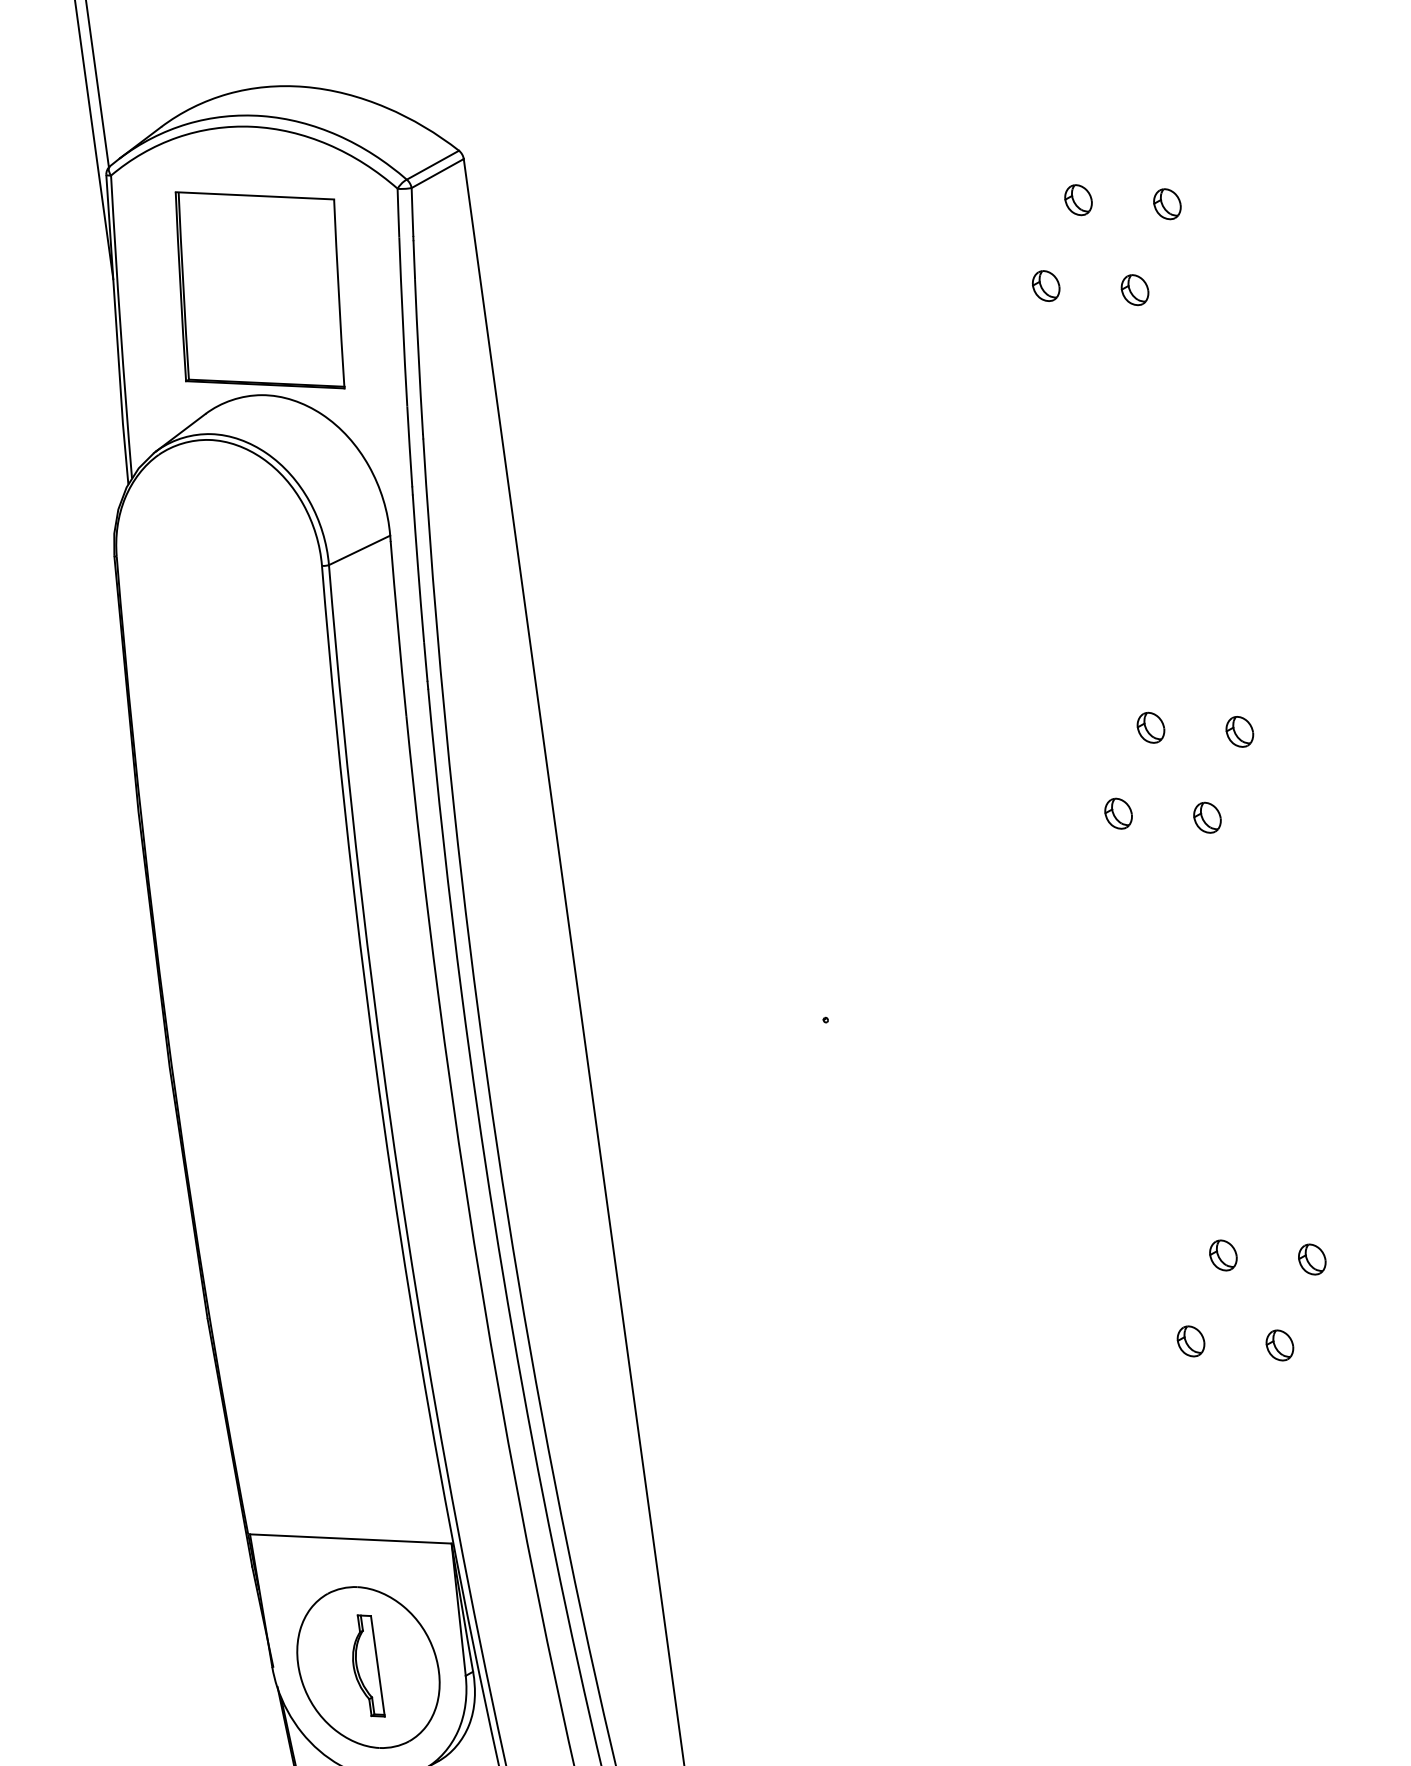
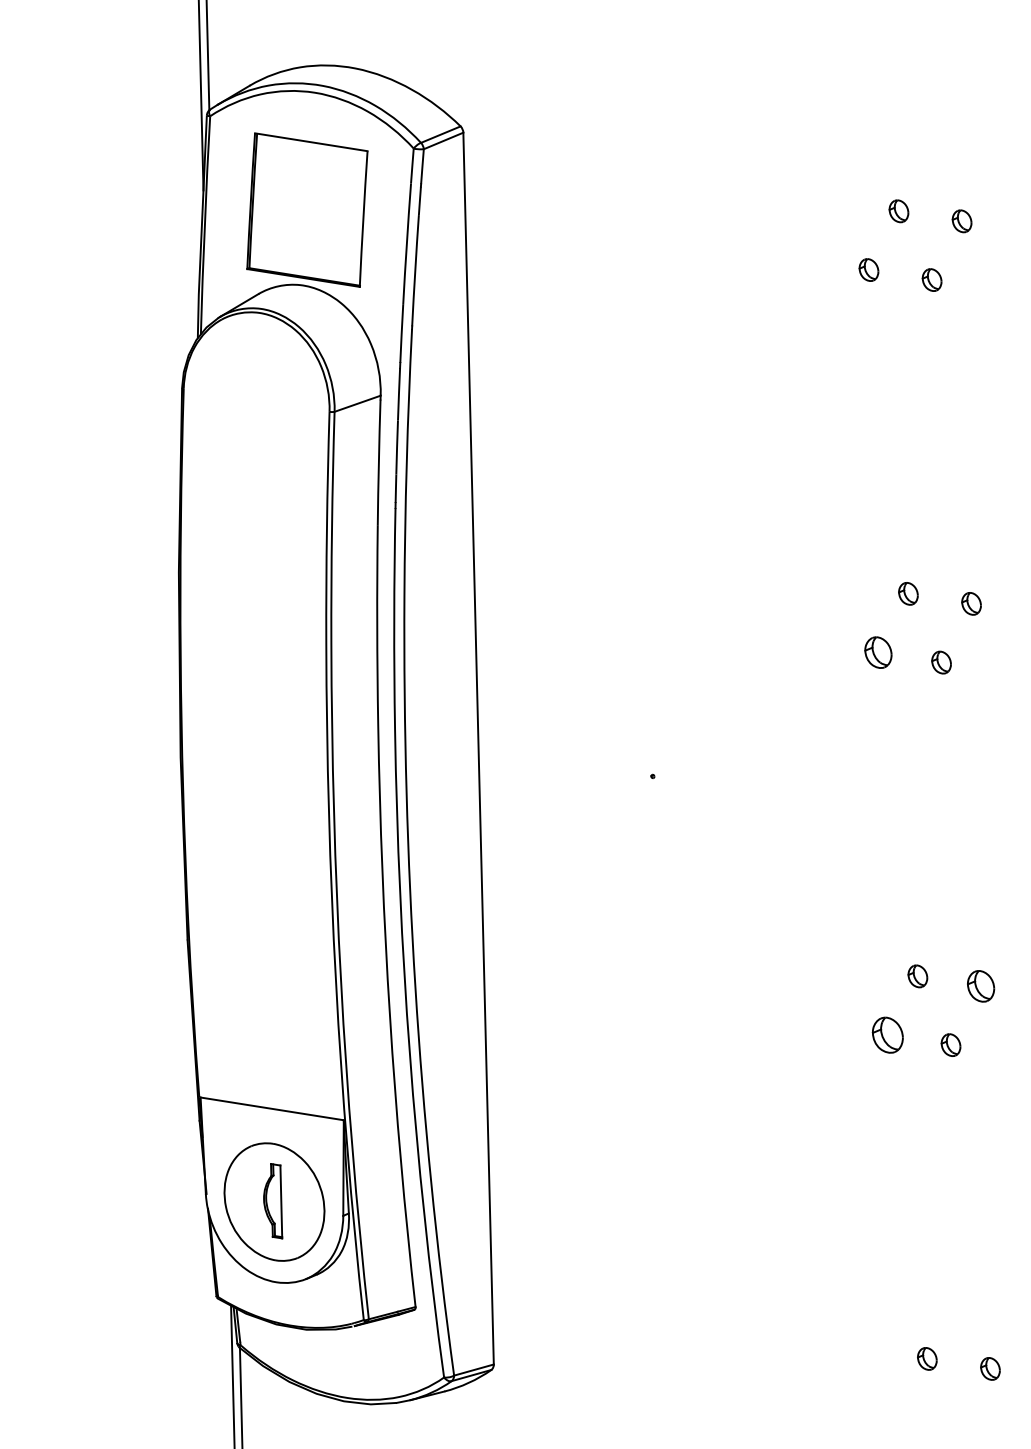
part: (1118, 813) -> (878, 652), size x1.4
part: (1311, 1259) -> (980, 986), size x1.4
part: (1190, 1340) -> (887, 1034), size x1.6

